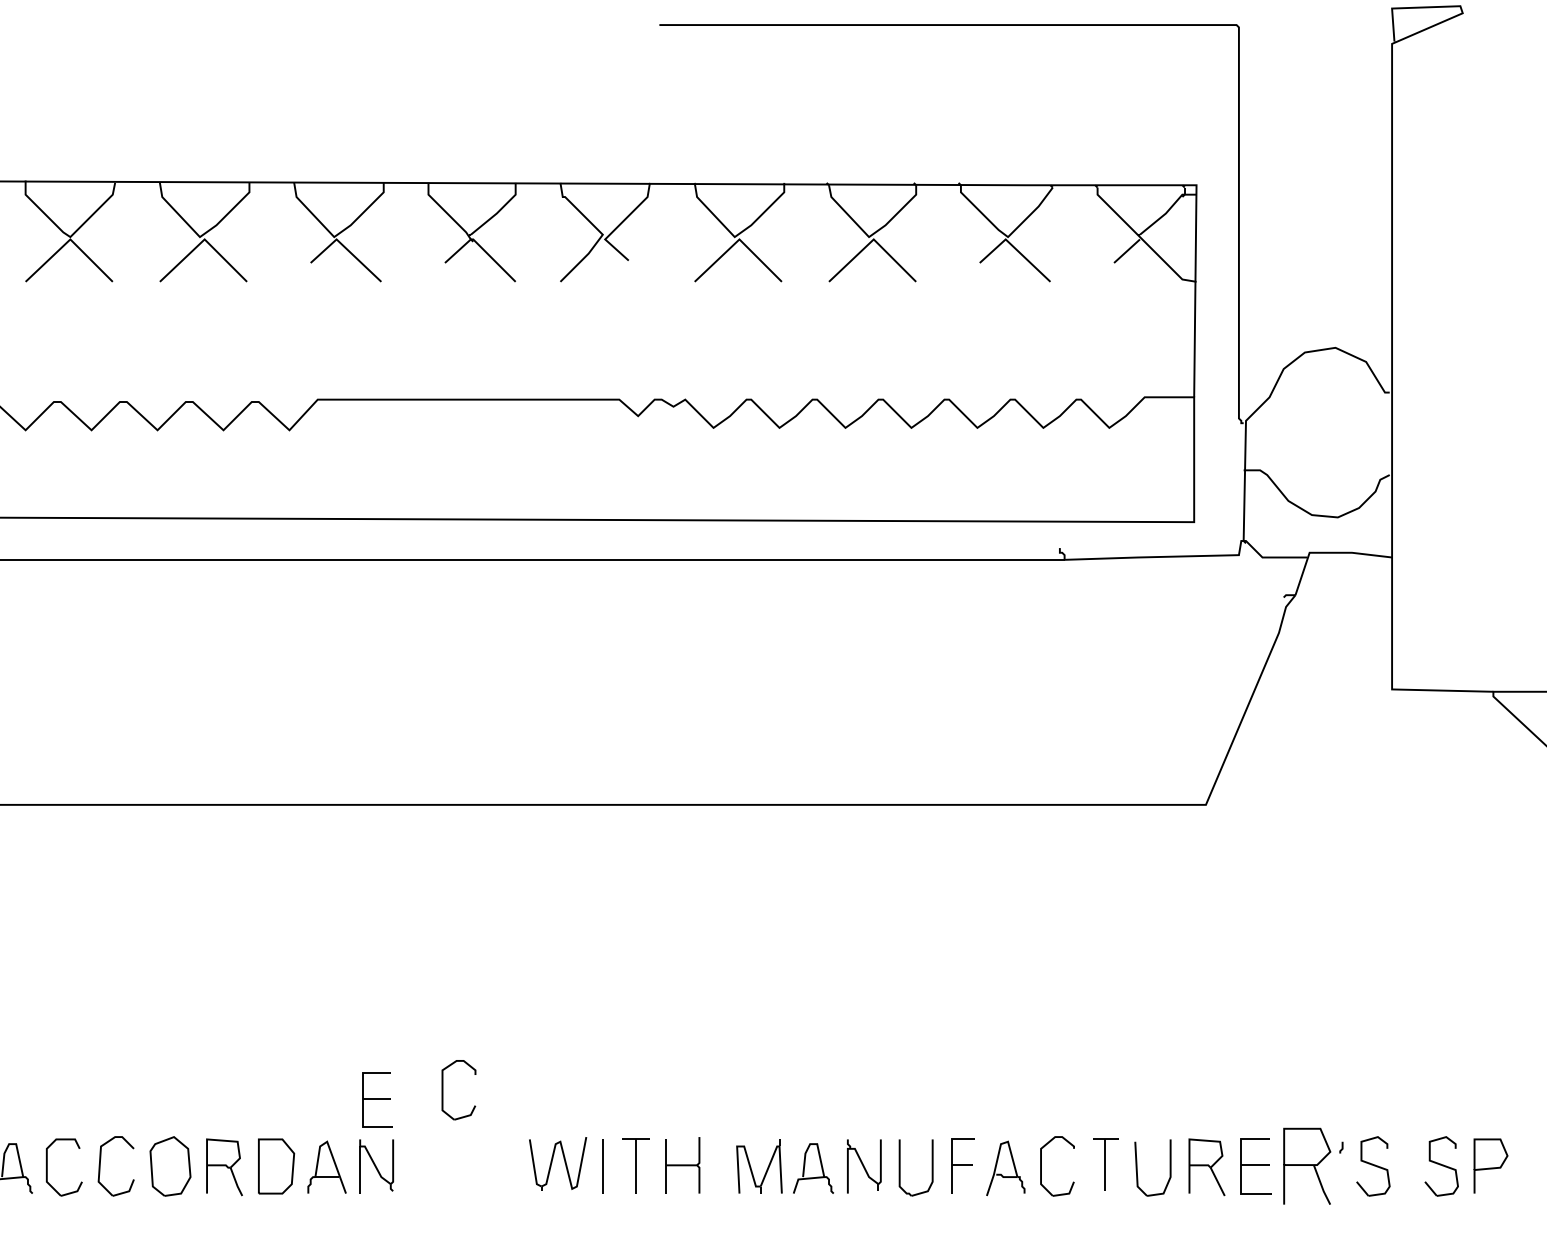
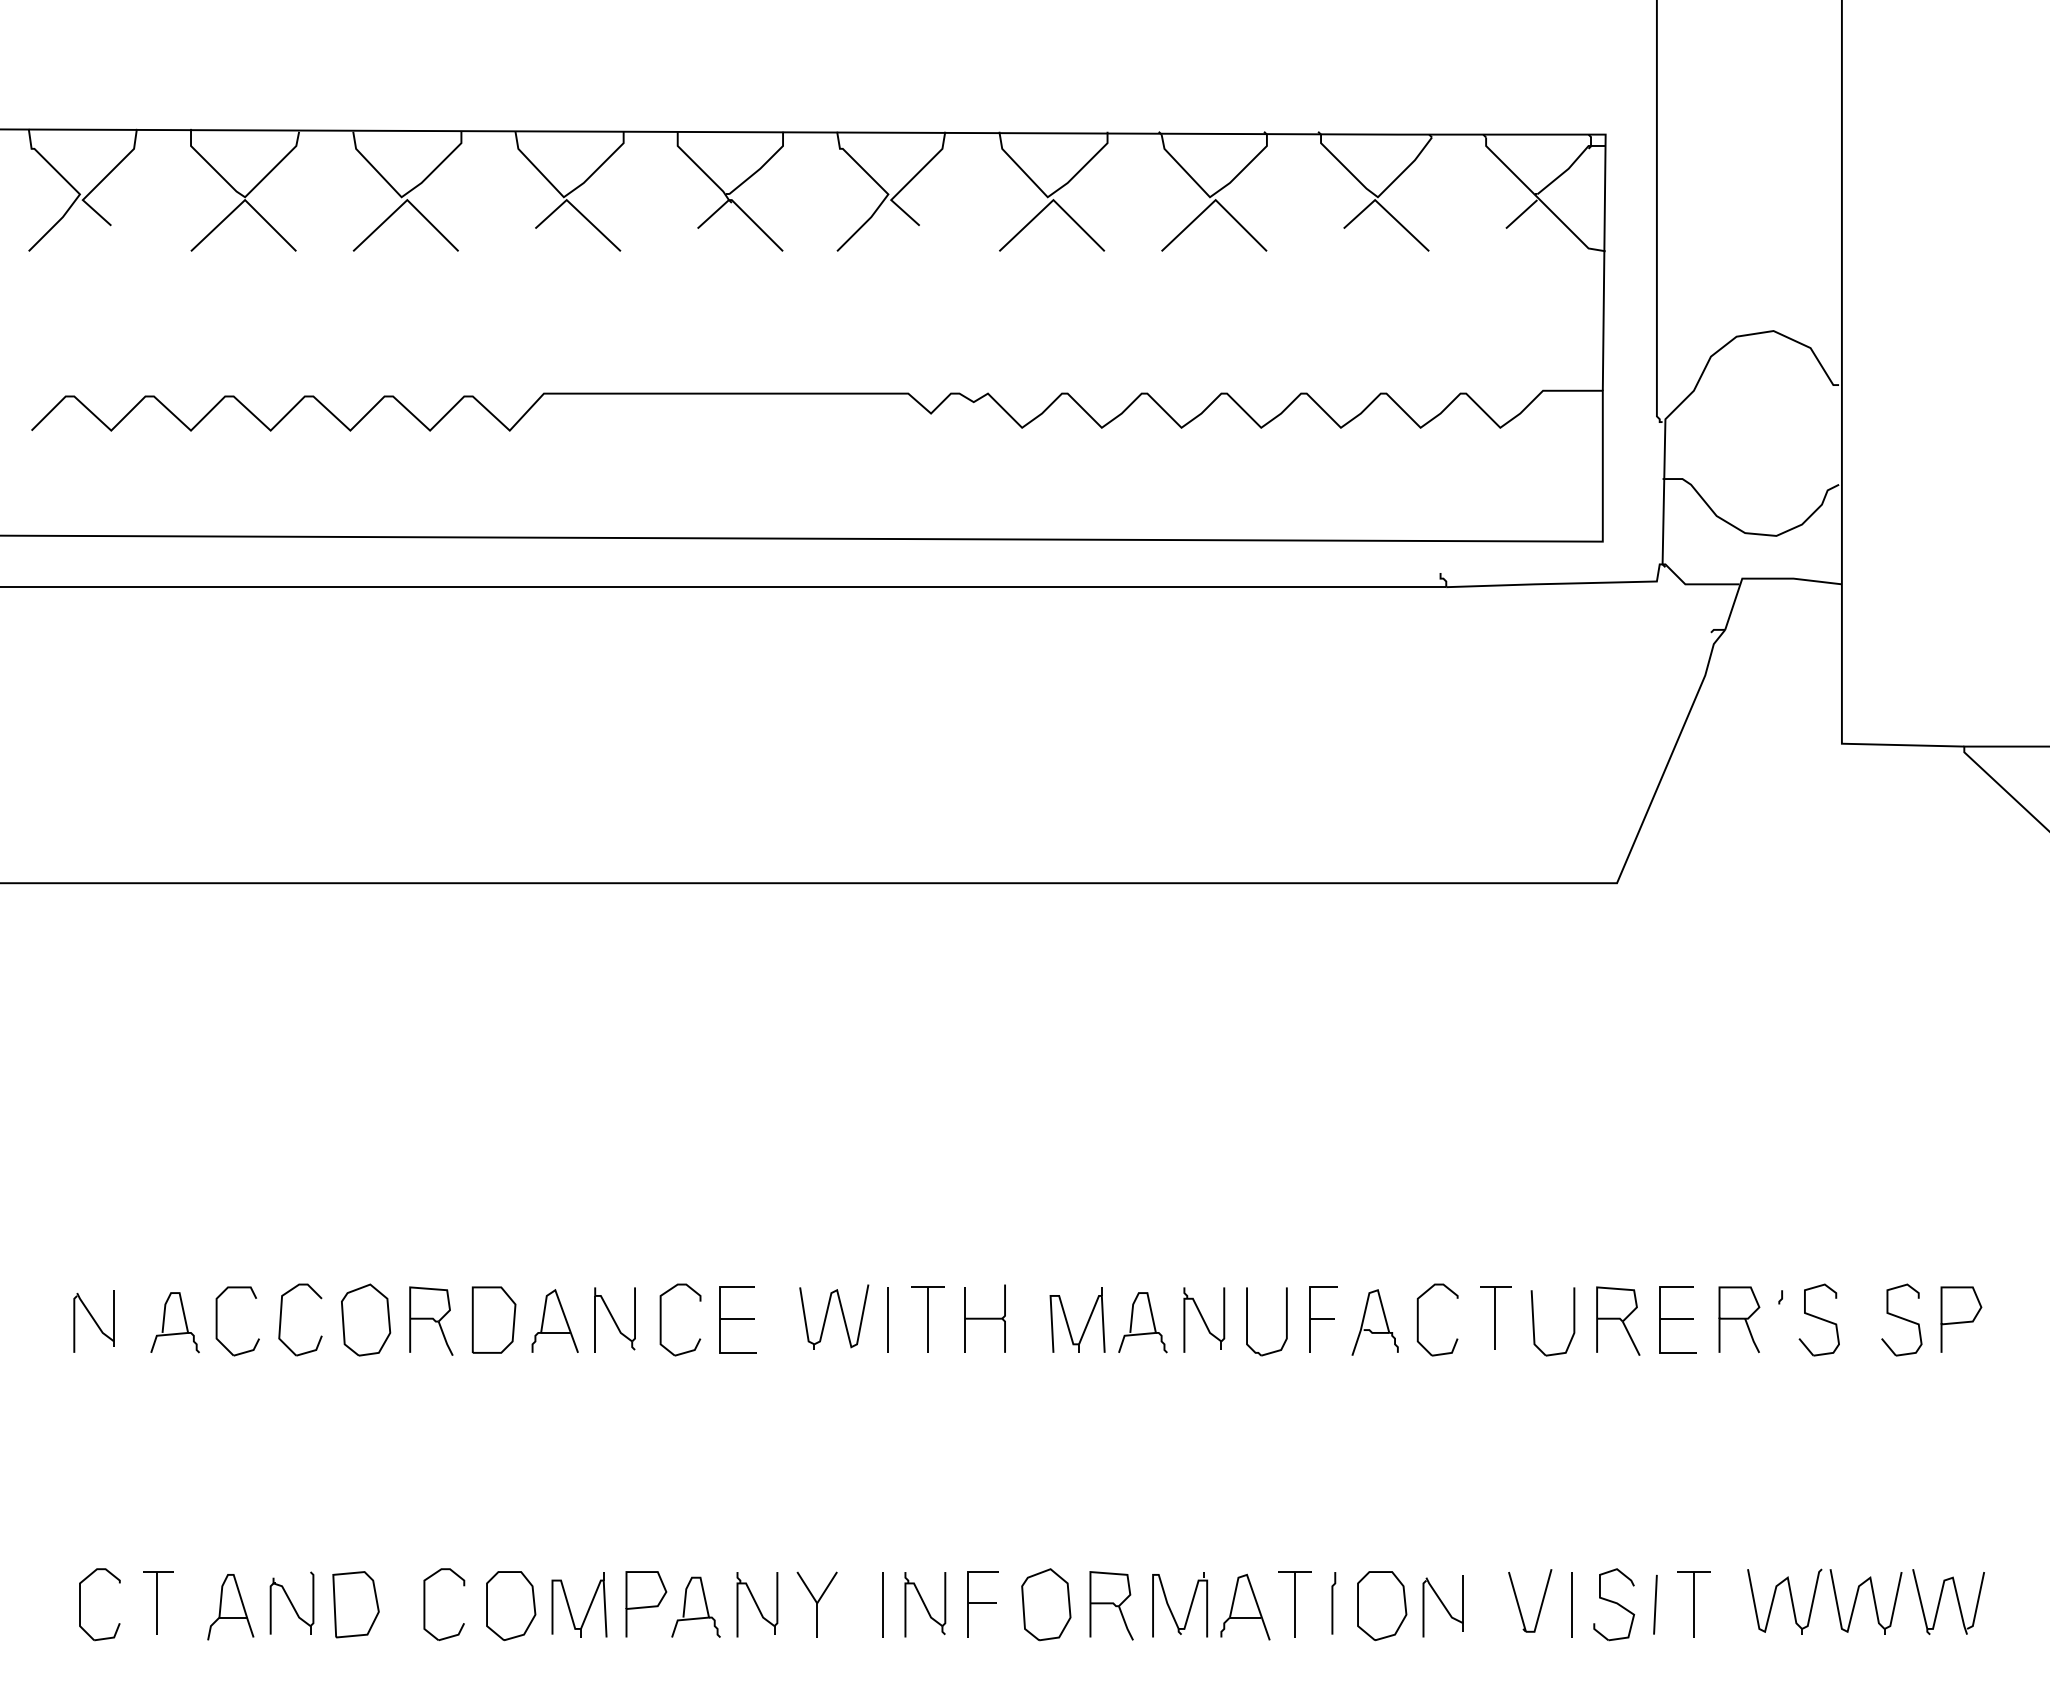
part: (443, 1089) -> (661, 1319), moved
part: (376, 1099) -> (737, 1319), moved
part: (1307, 1165) -> (1739, 1319), size x0.71

